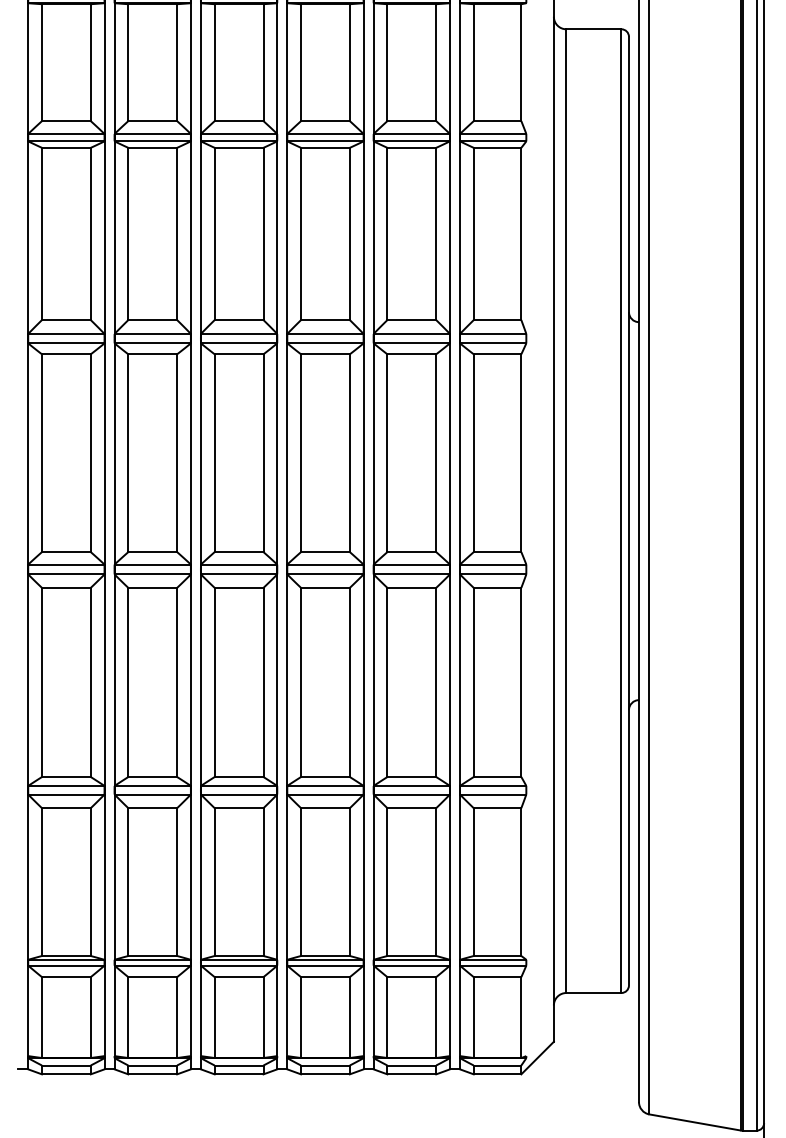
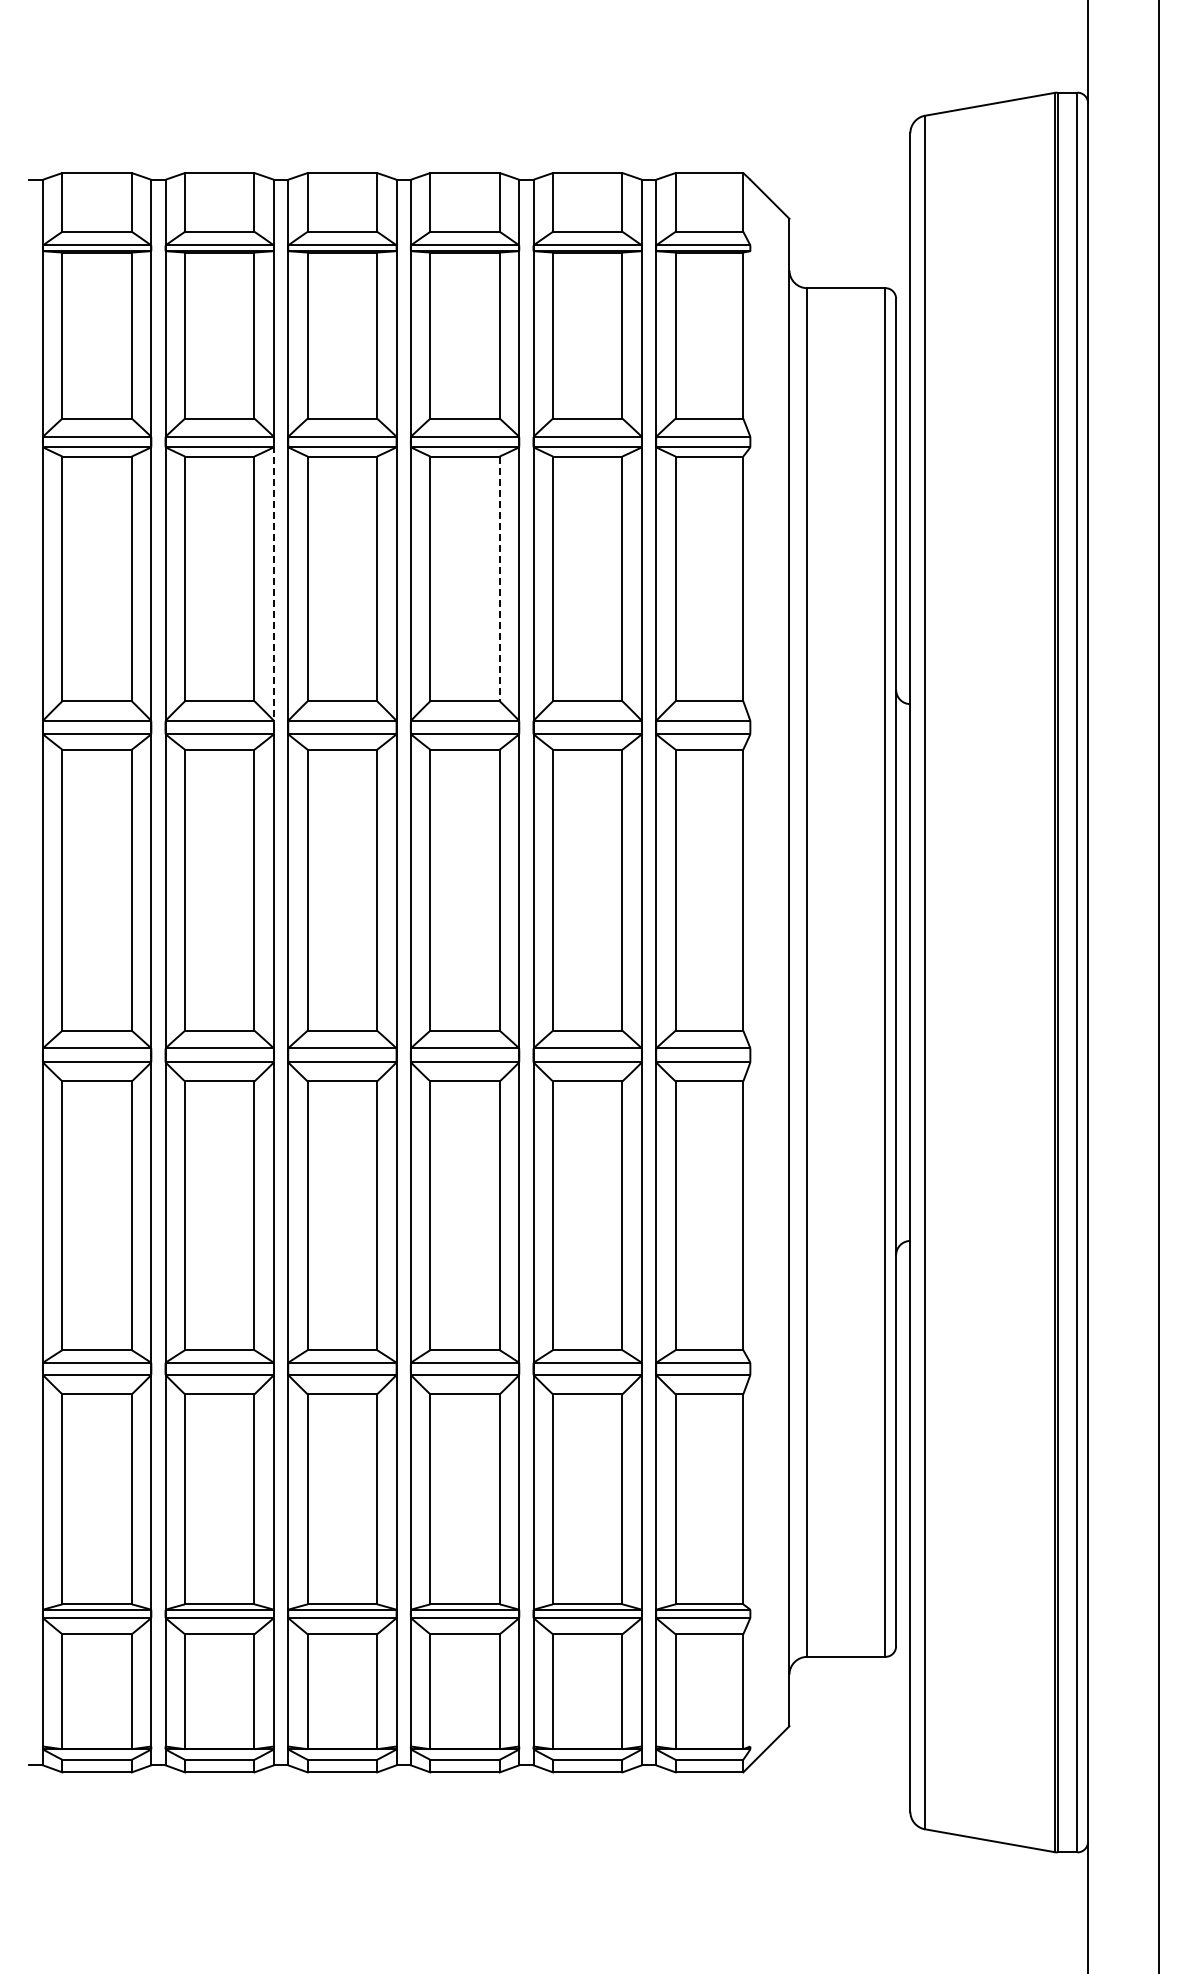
line: (349, 234) -> (499, 579), solid -> dashed
line: (190, 237) -> (273, 584), solid -> dashed

